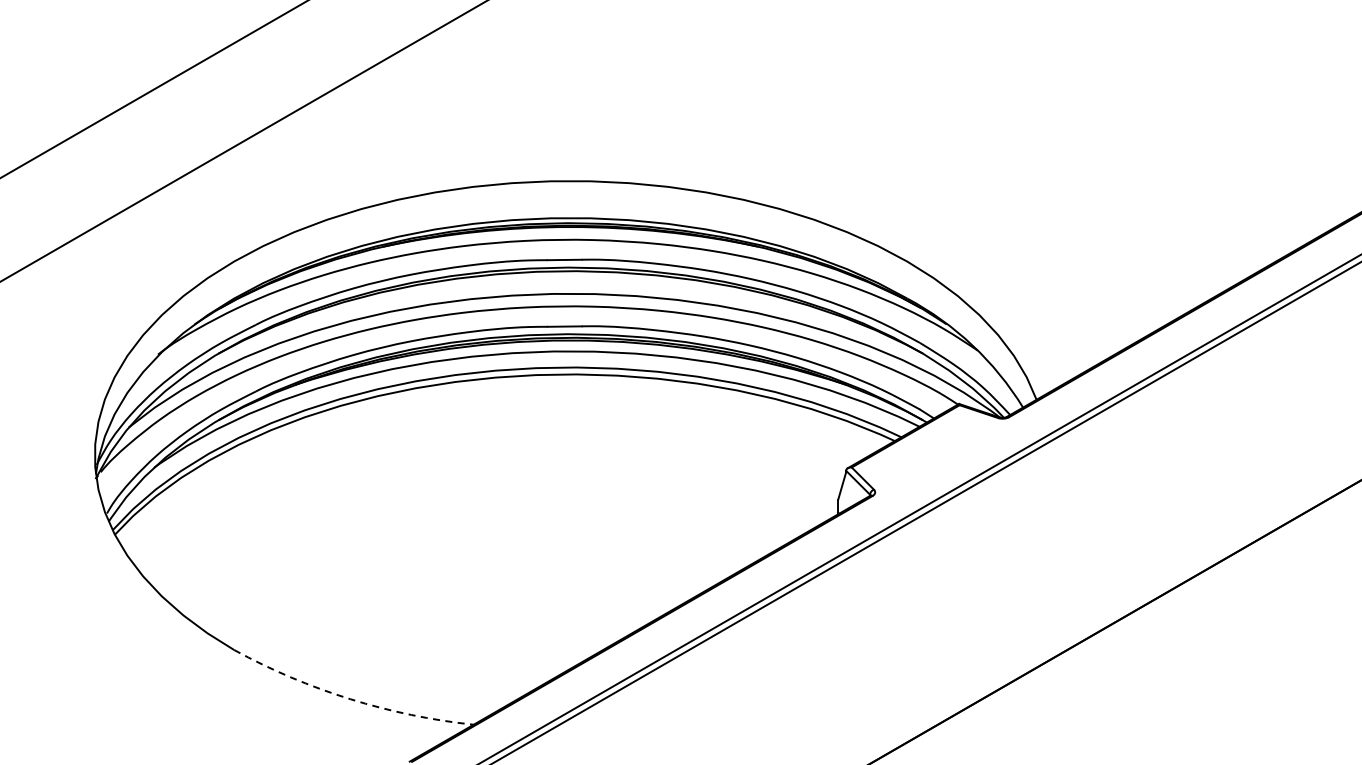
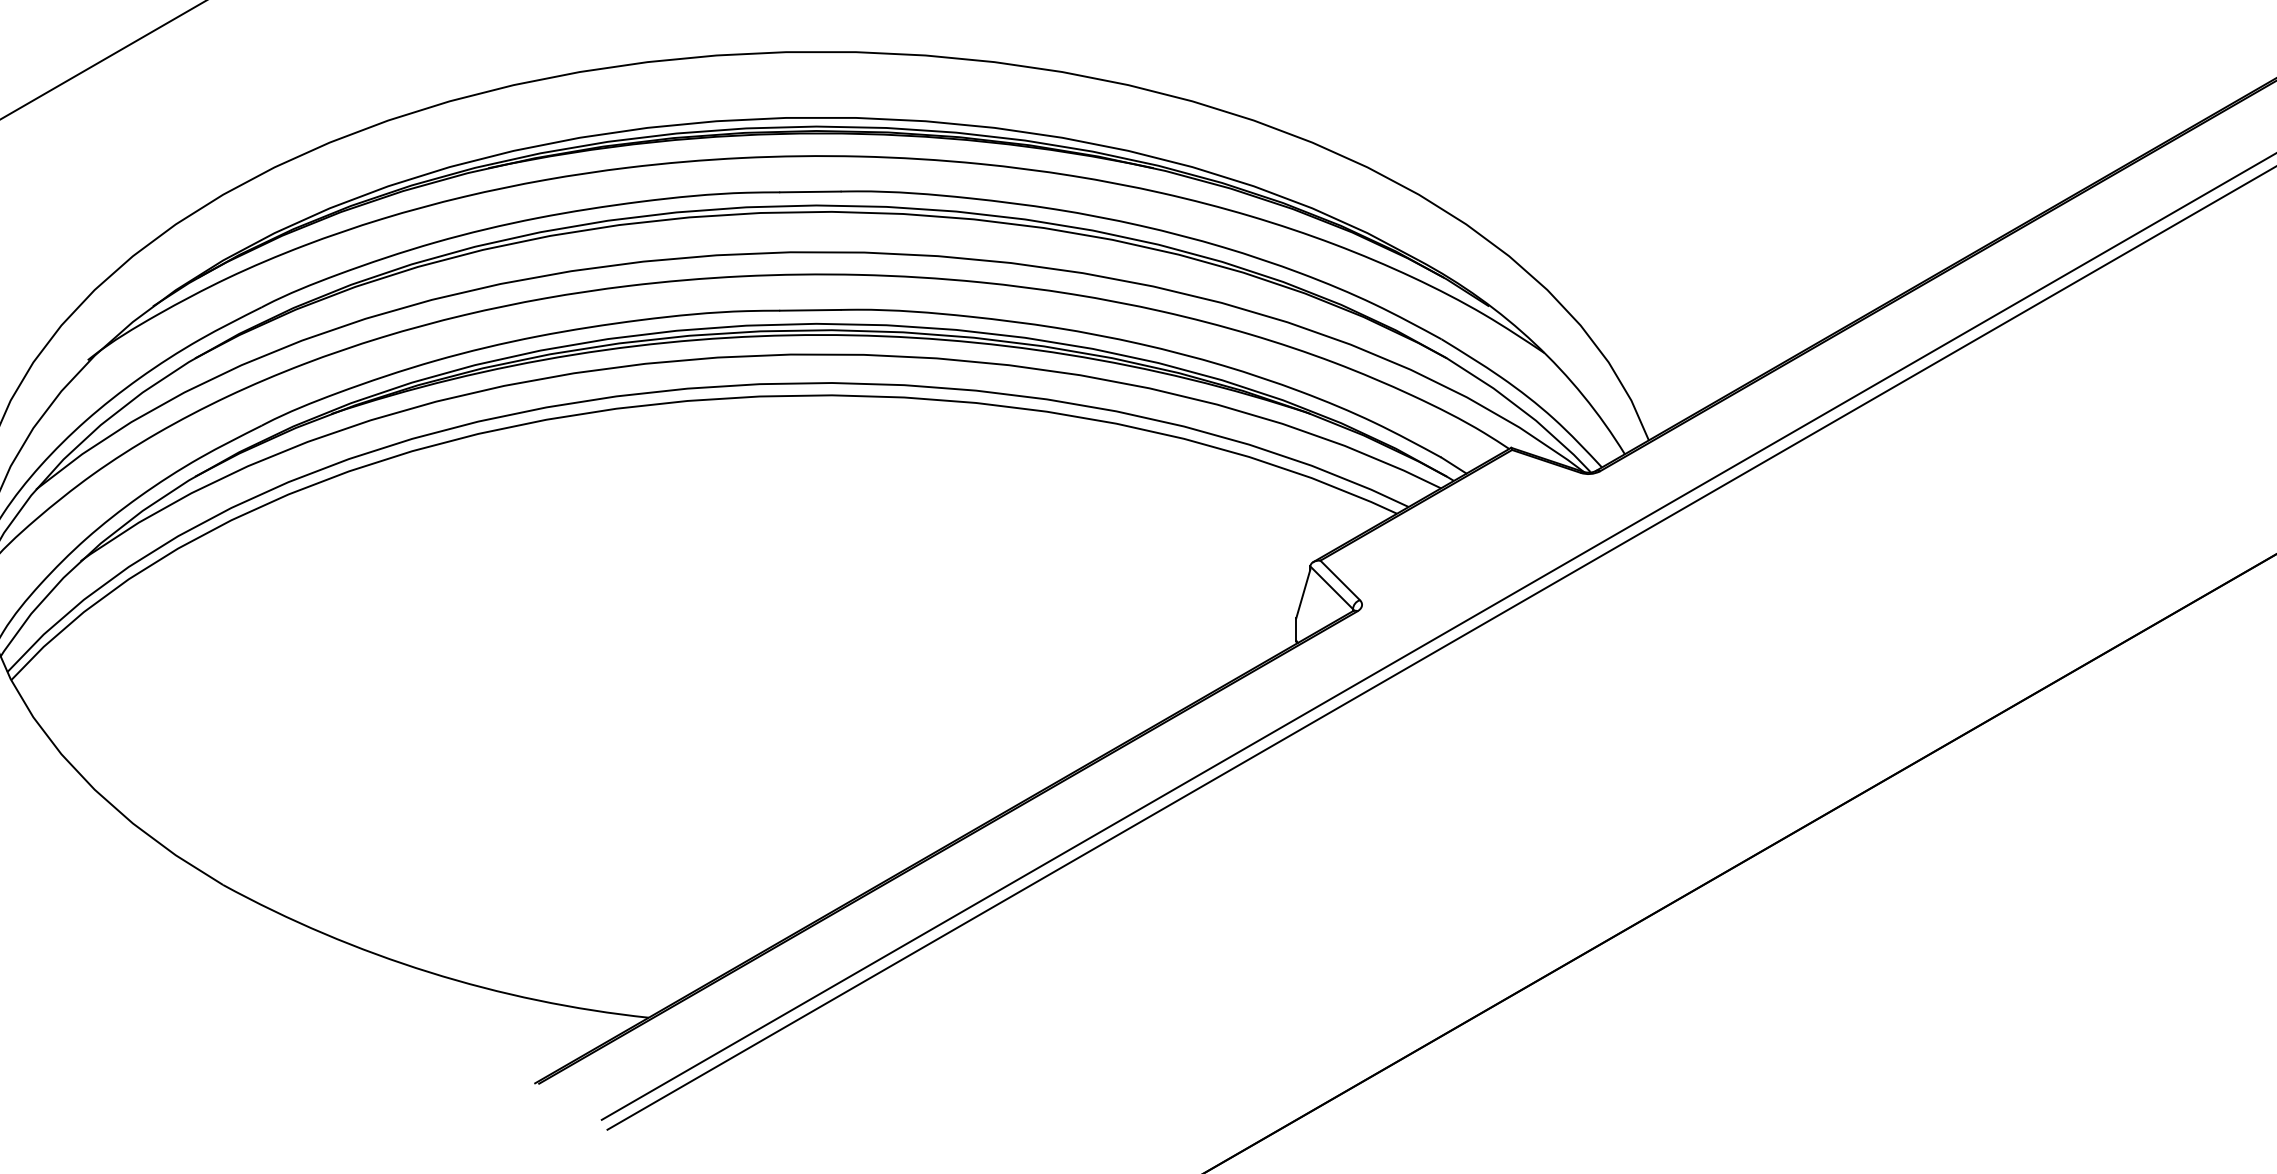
arc: (350, 699) -> (429, 972), dashed -> solid

